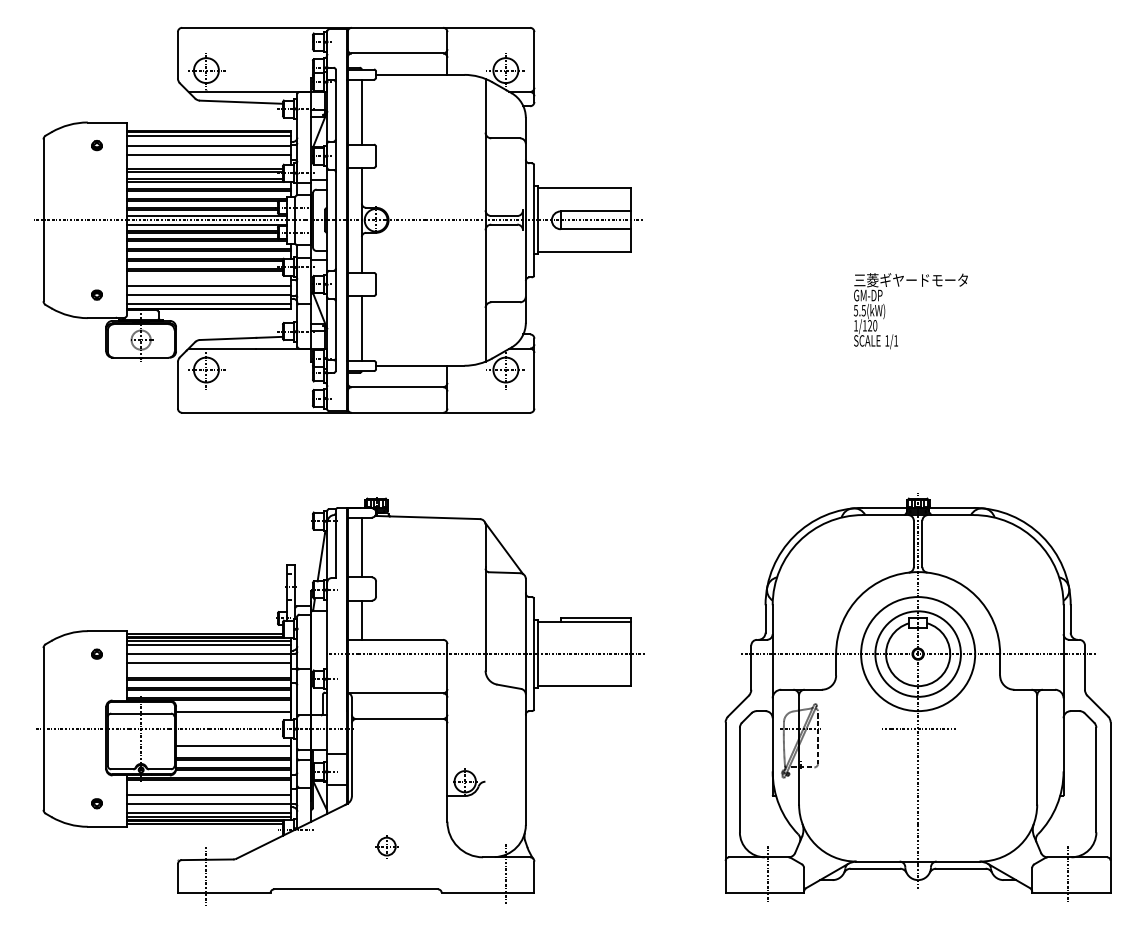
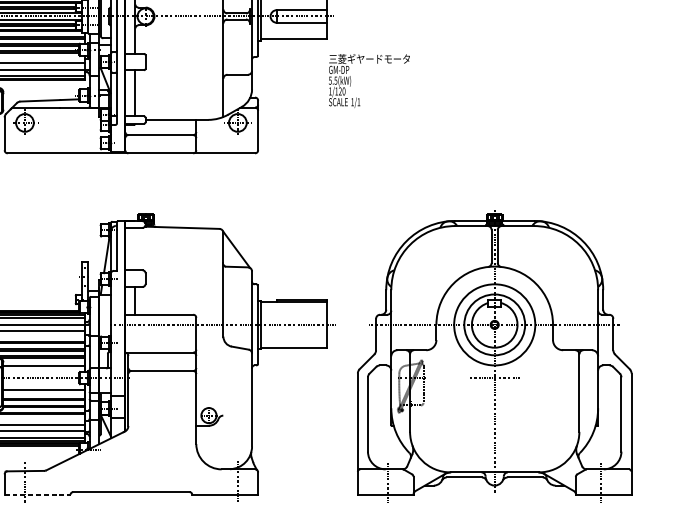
text: (910, 311) -> (369, 81), moved
line: (361, 547) -> (135, 249), removed
part: (917, 697) -> (494, 355), moved
part: (386, 846) -> (152, 461), removed
line: (224, 892) -> (37, 494), solid -> dashed

